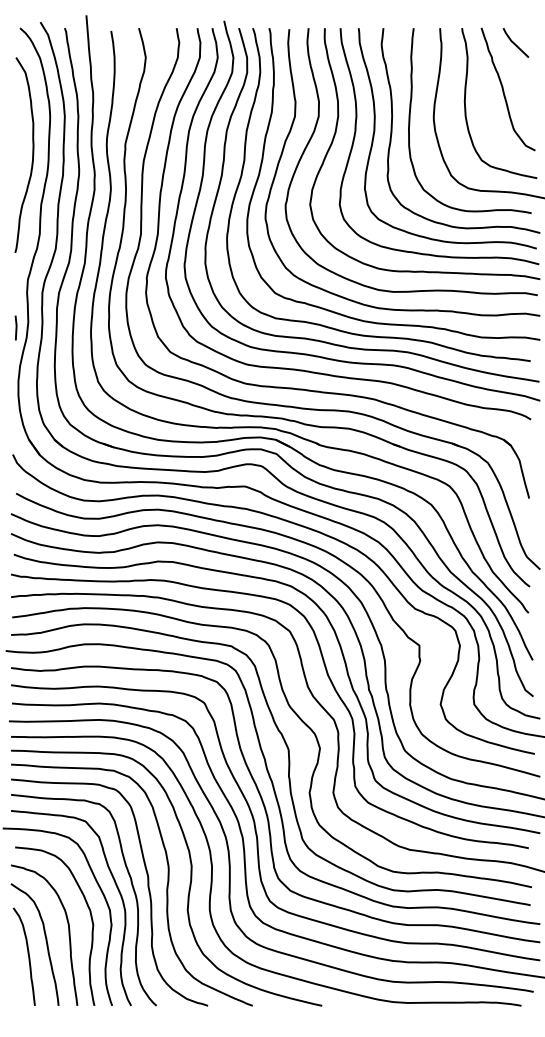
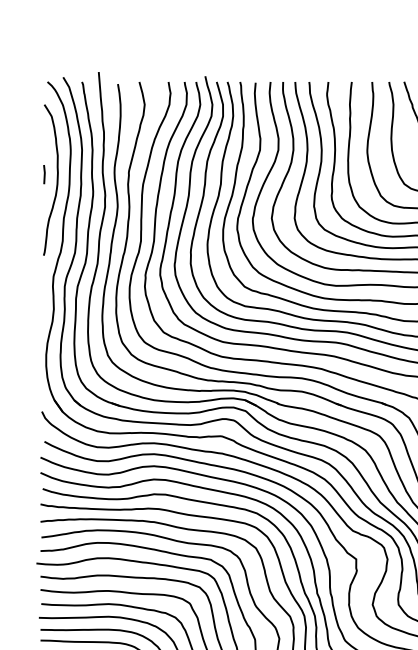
line: (15, 327) -> (43, 174), moved

